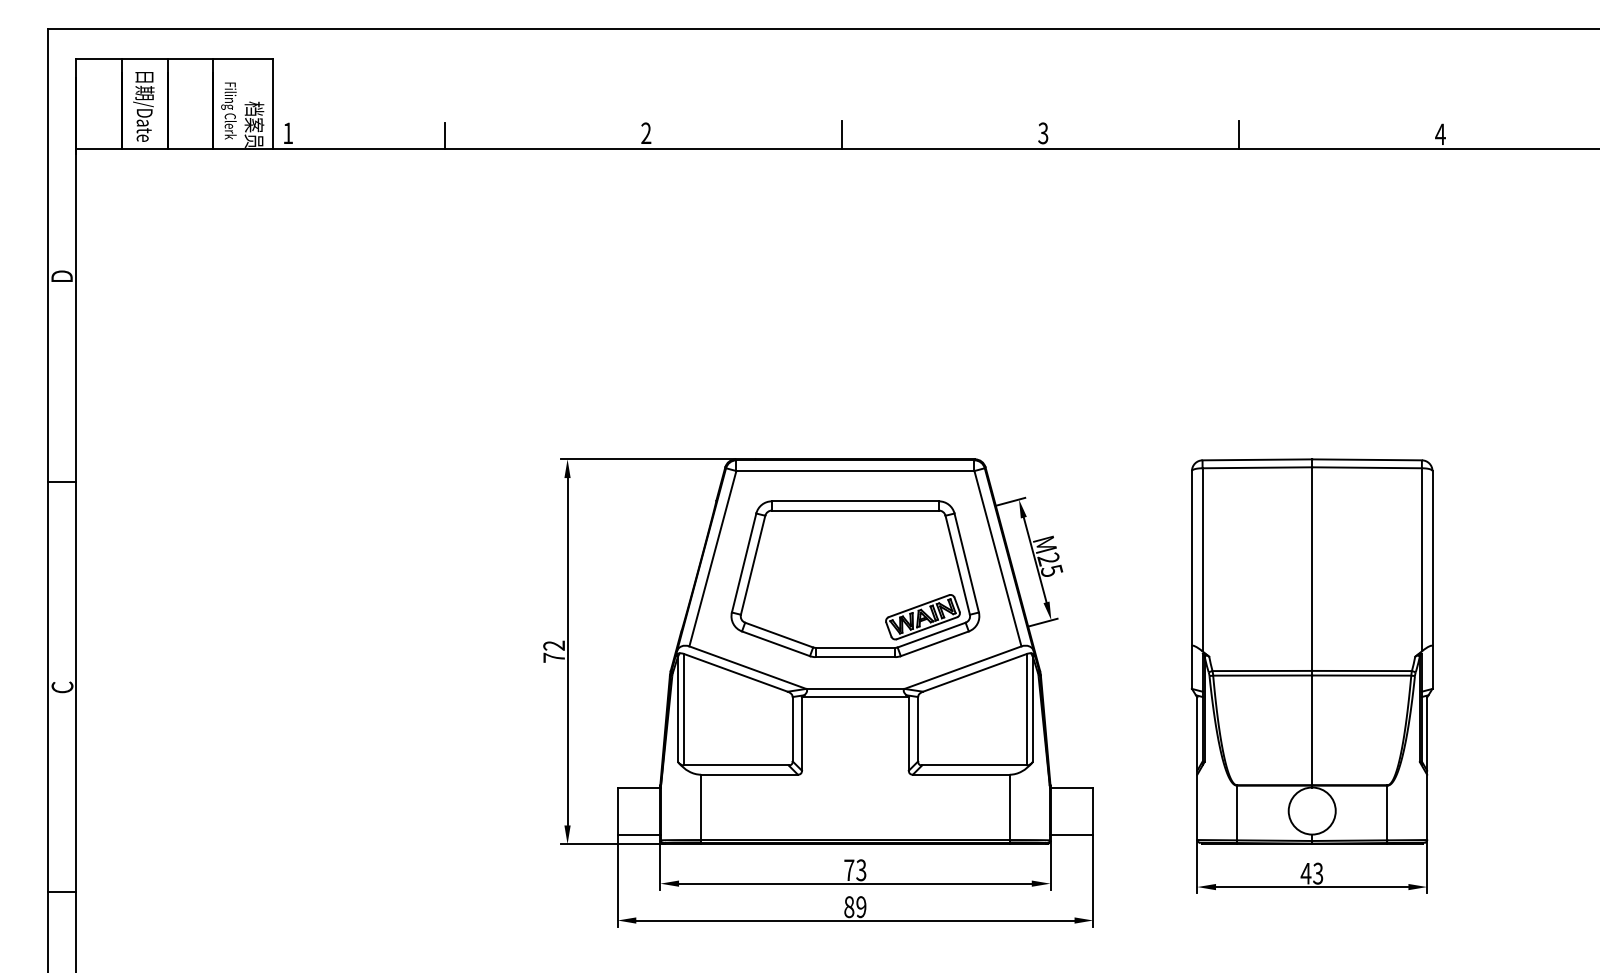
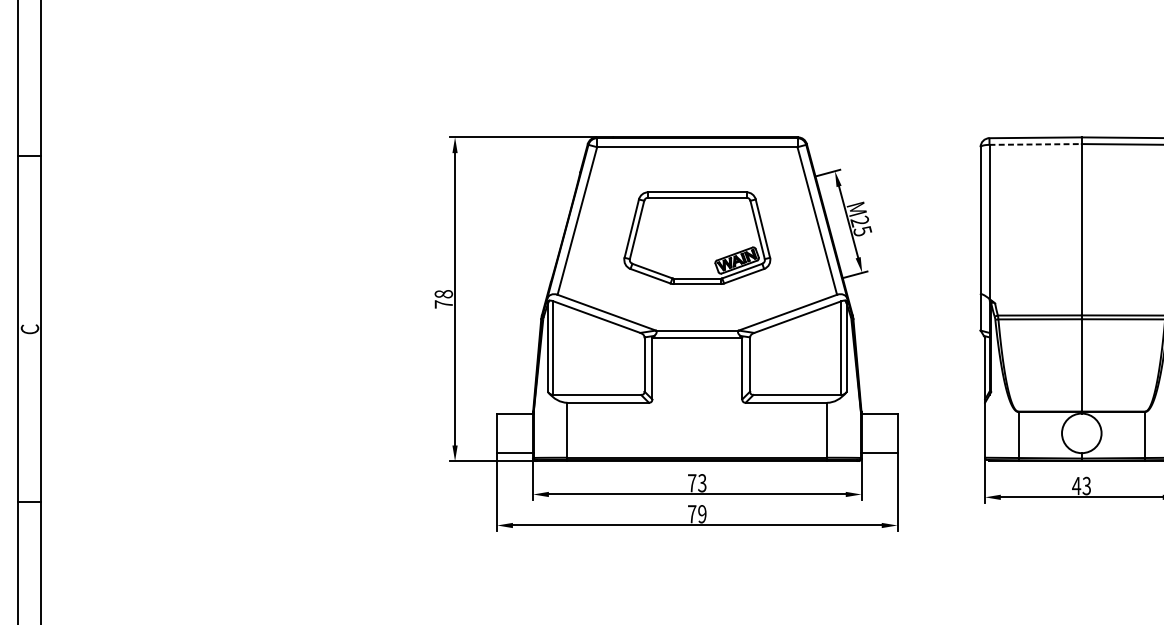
line: (1257, 467) -> (1035, 144), solid -> dashed
part: (855, 578) -> (697, 237), size x0.7
text: (554, 645) -> (444, 294), 72 -> 78
text: (849, 907) -> (692, 514), 89 -> 79

